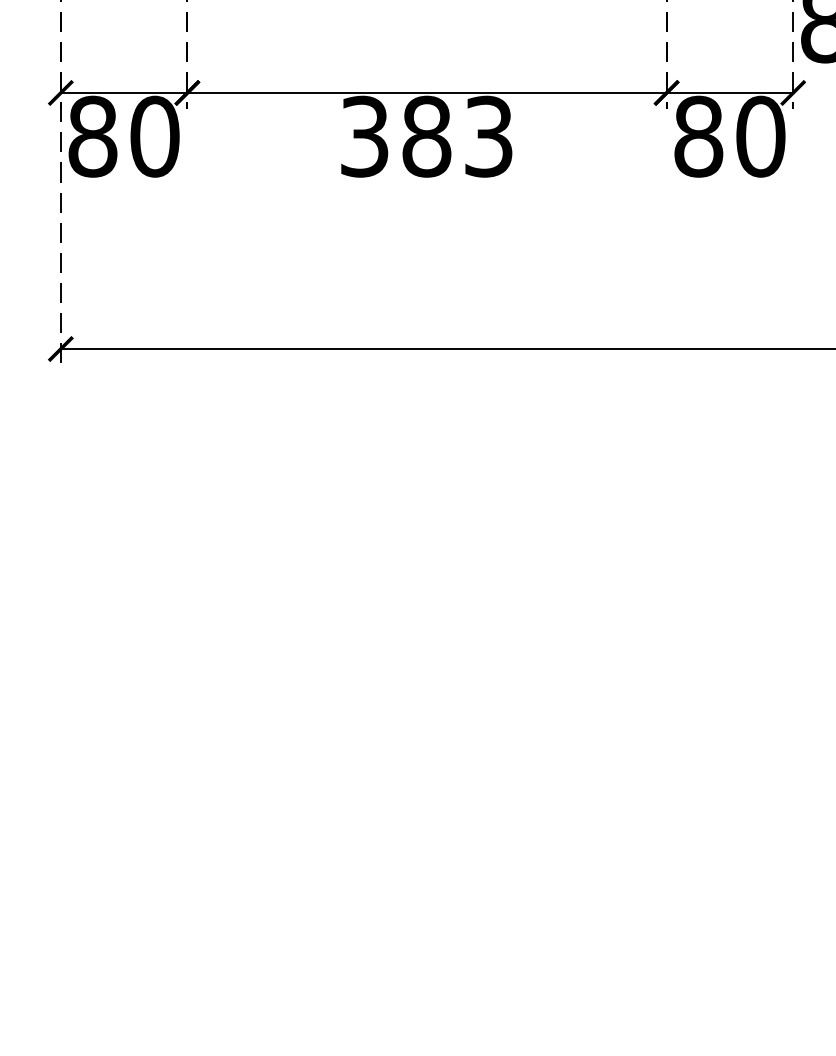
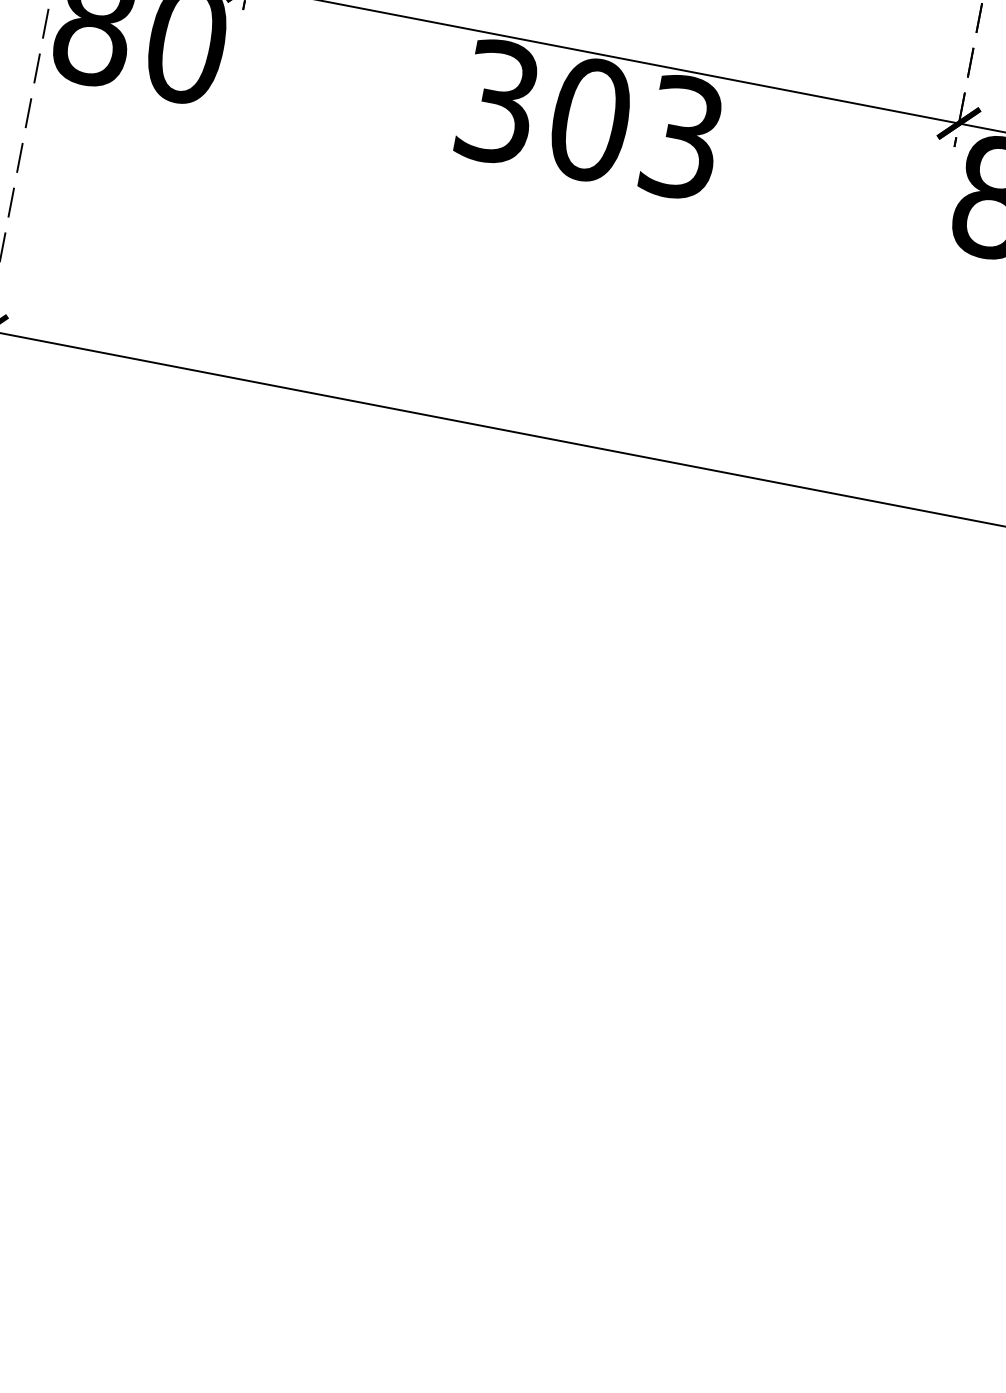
text: (426, 136) -> (590, 119), 383 -> 303

